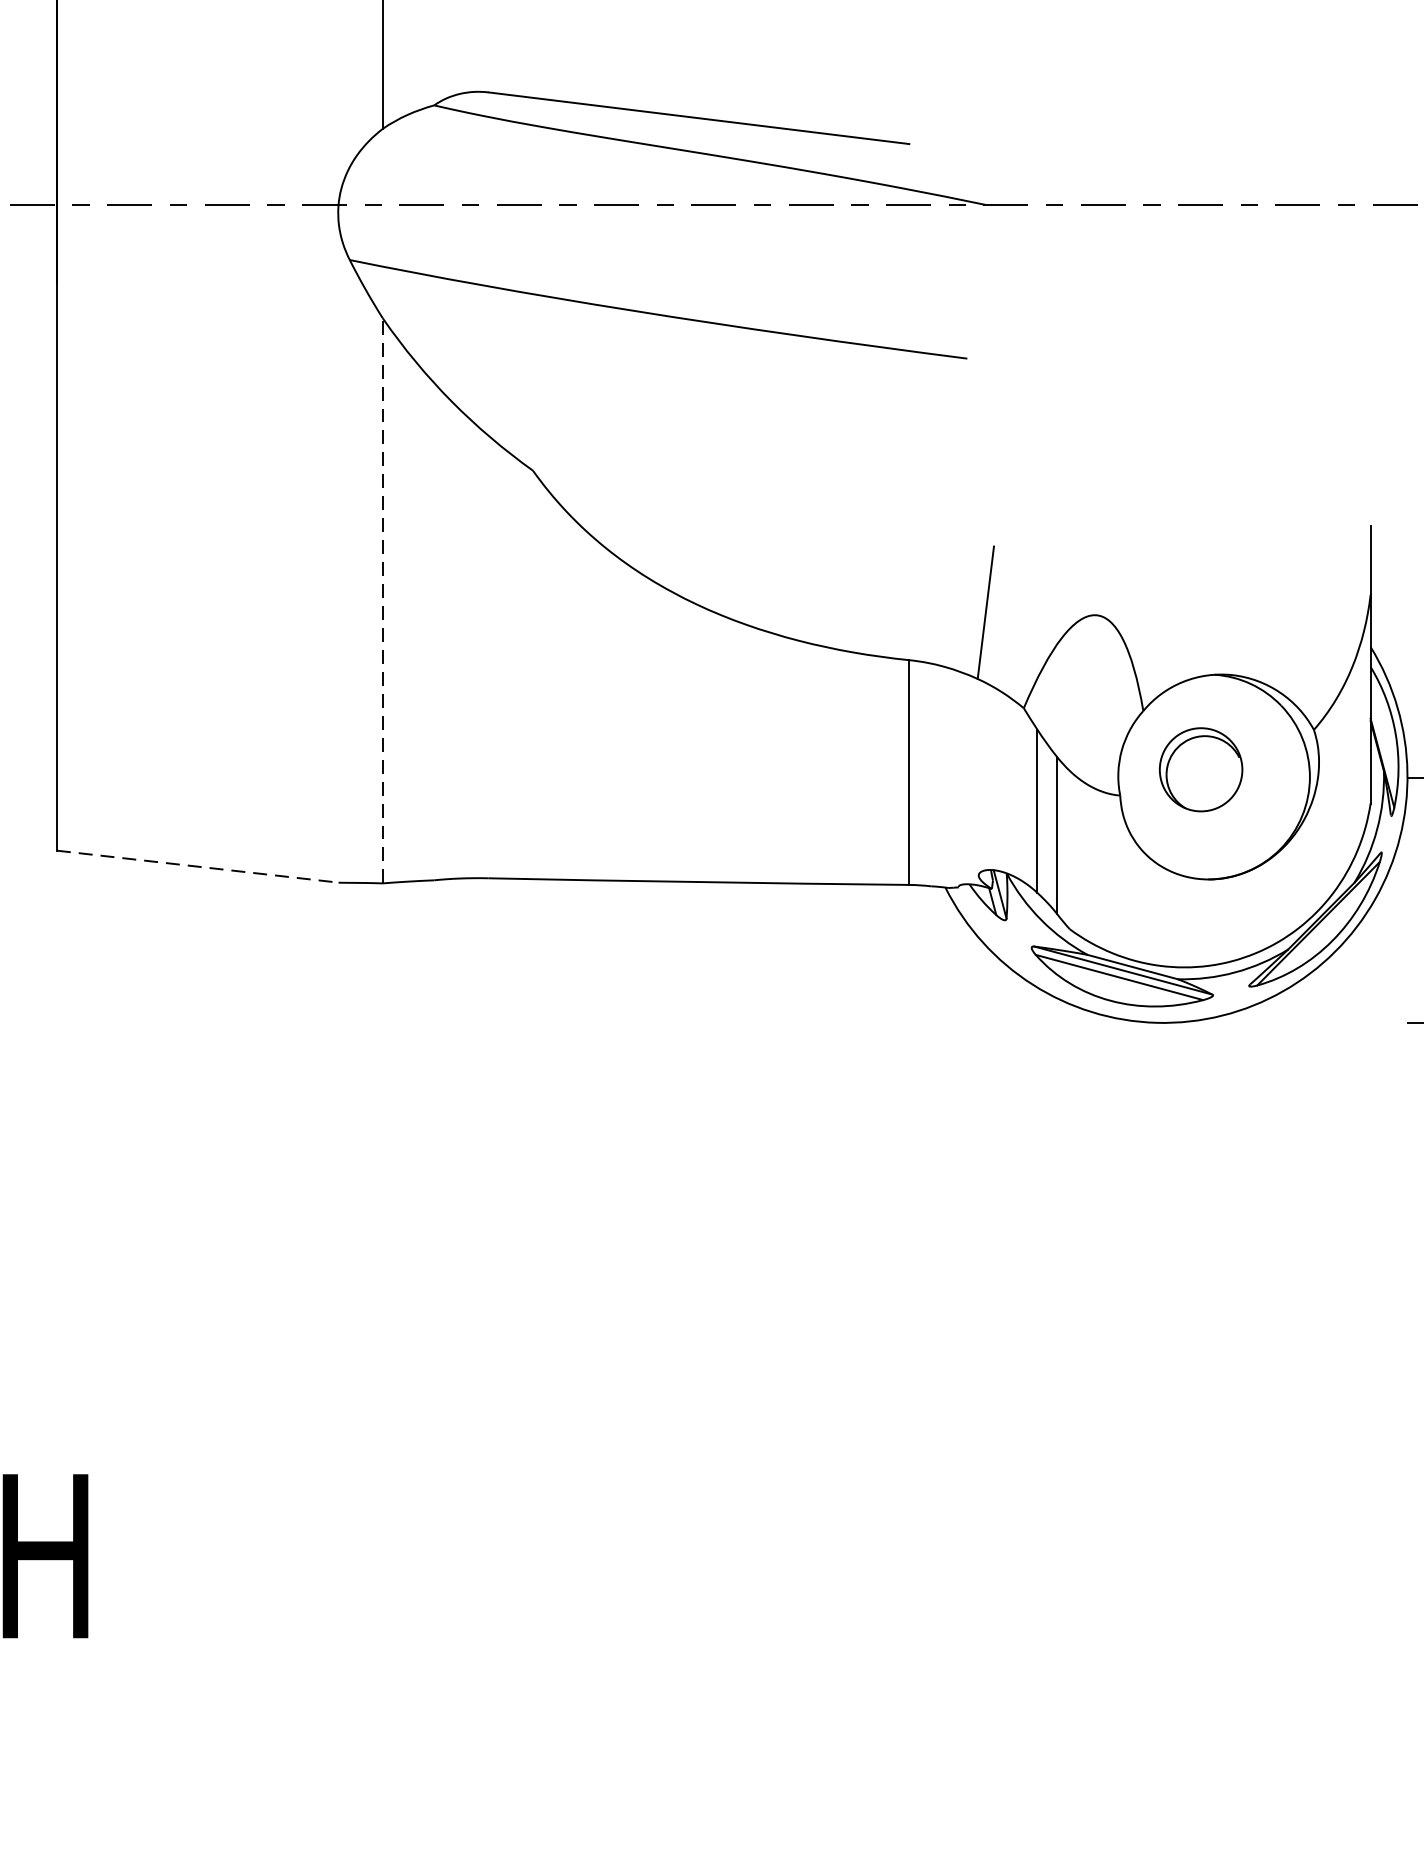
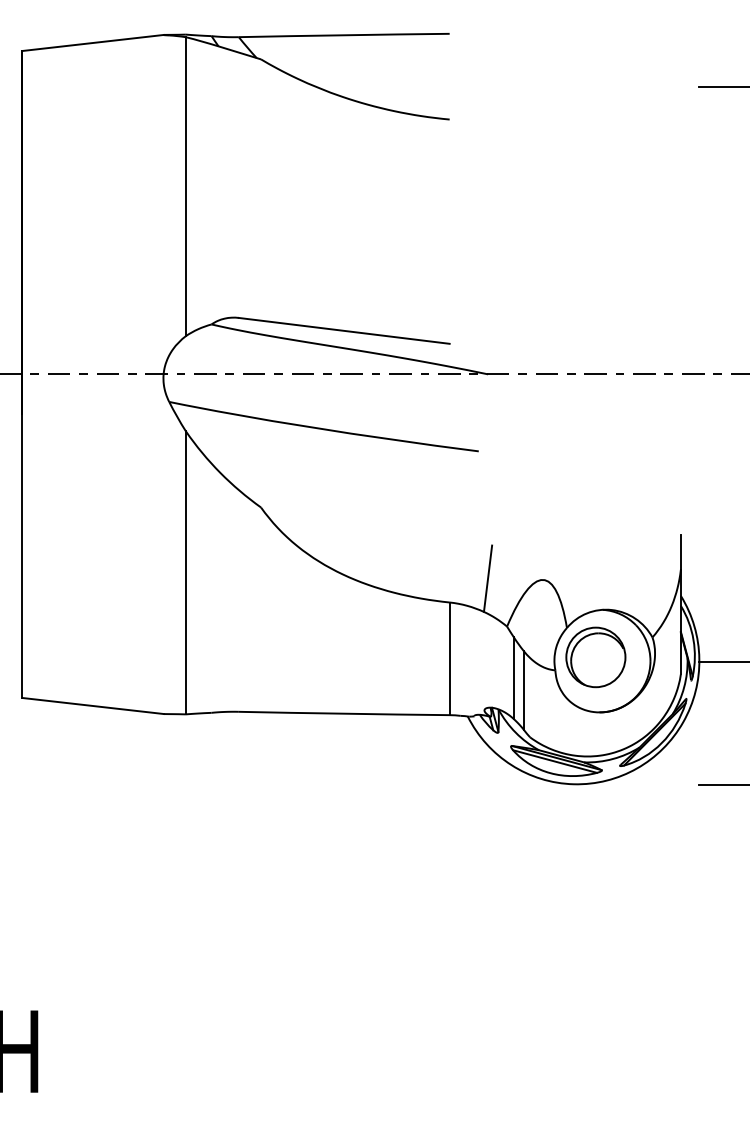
line: (382, 600) -> (185, 572), dashed -> solid
part: (1200, 769) -> (595, 657), size x1.43
line: (198, 867) -> (93, 706), dashed -> solid

